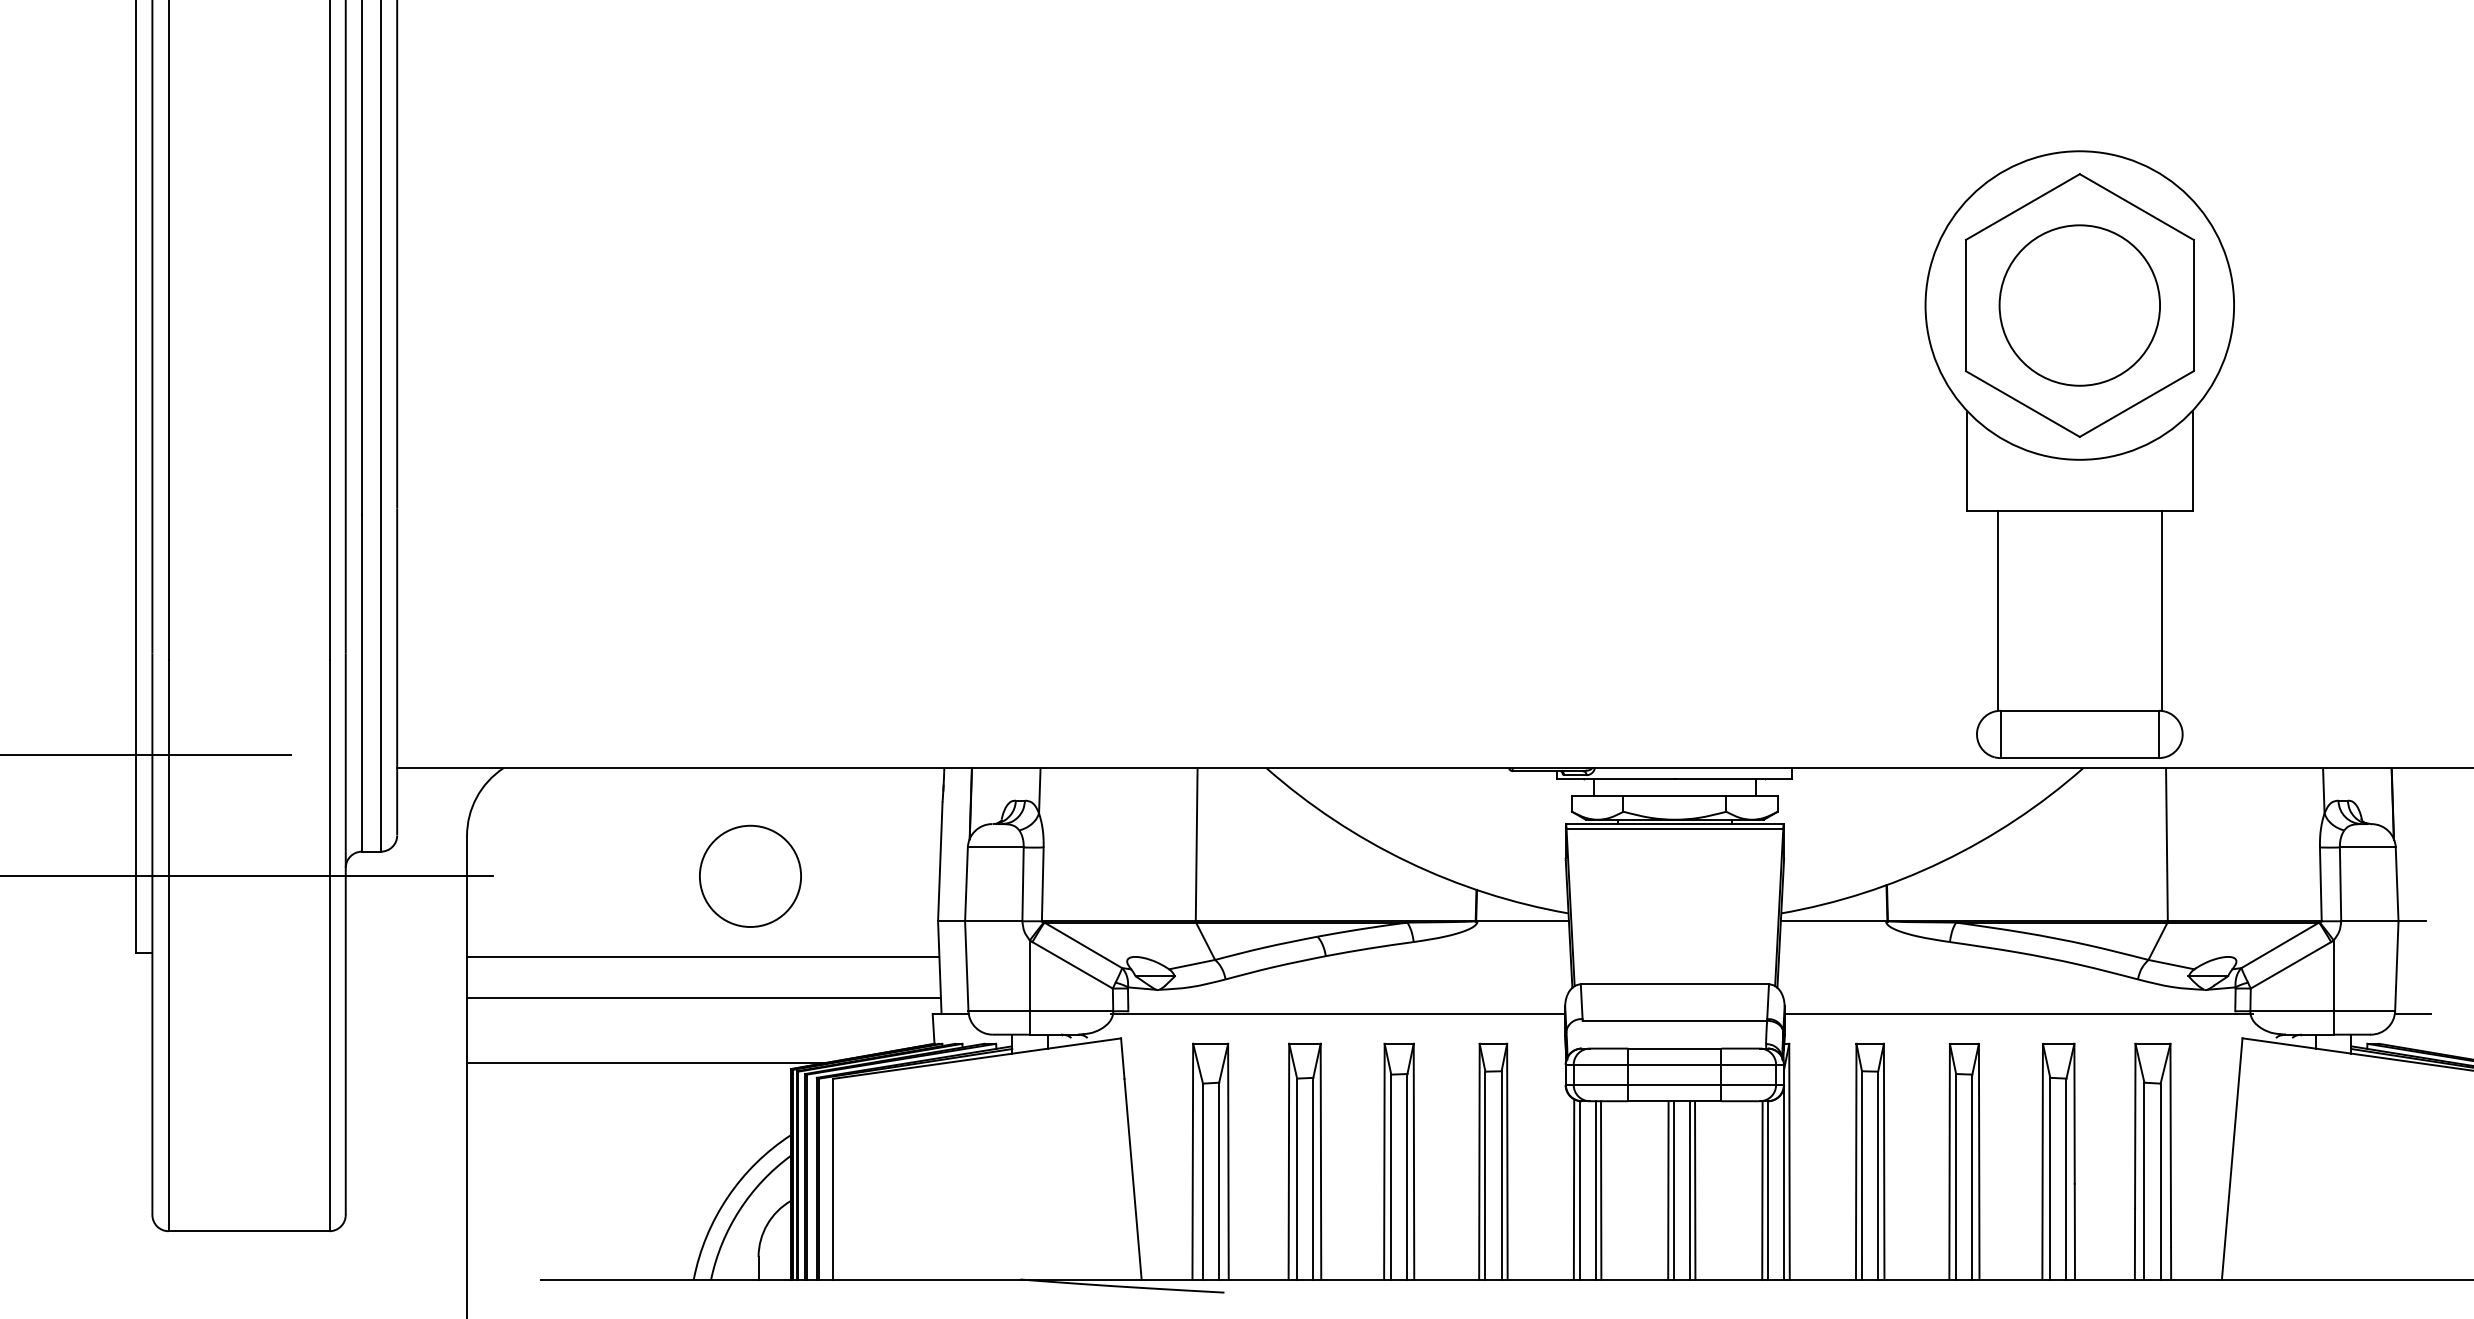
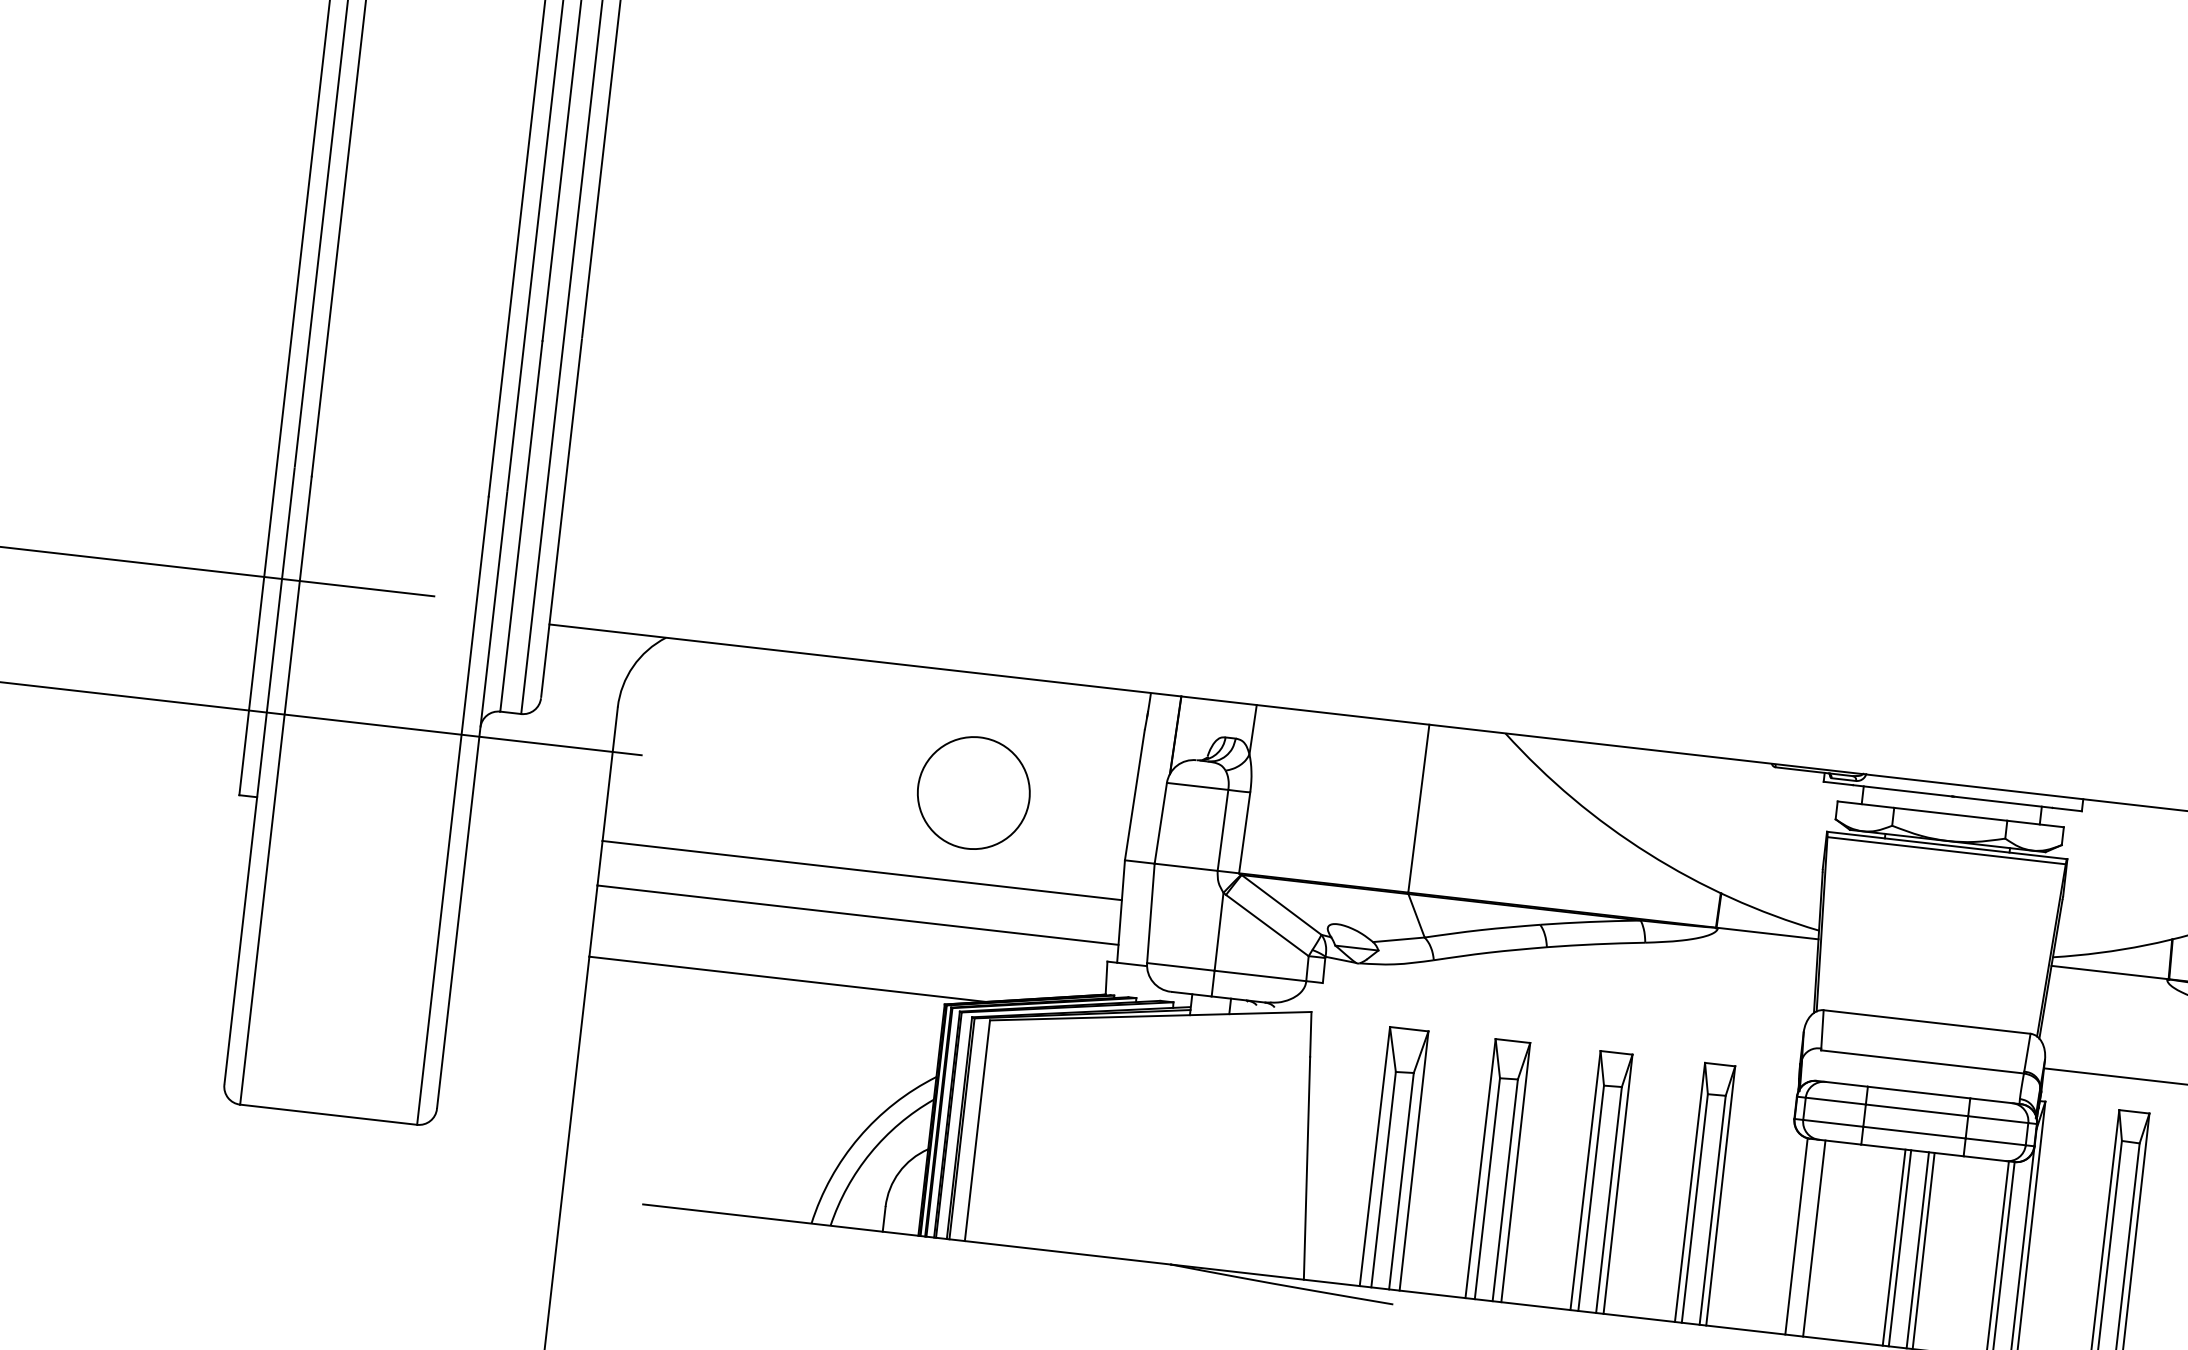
circle: (750, 875) -> (973, 792), moved
line: (1337, 1014) -> (1552, 1012), removed
line: (1573, 1188) -> (1790, 1233), removed
line: (1601, 1190) -> (1820, 1239), removed

